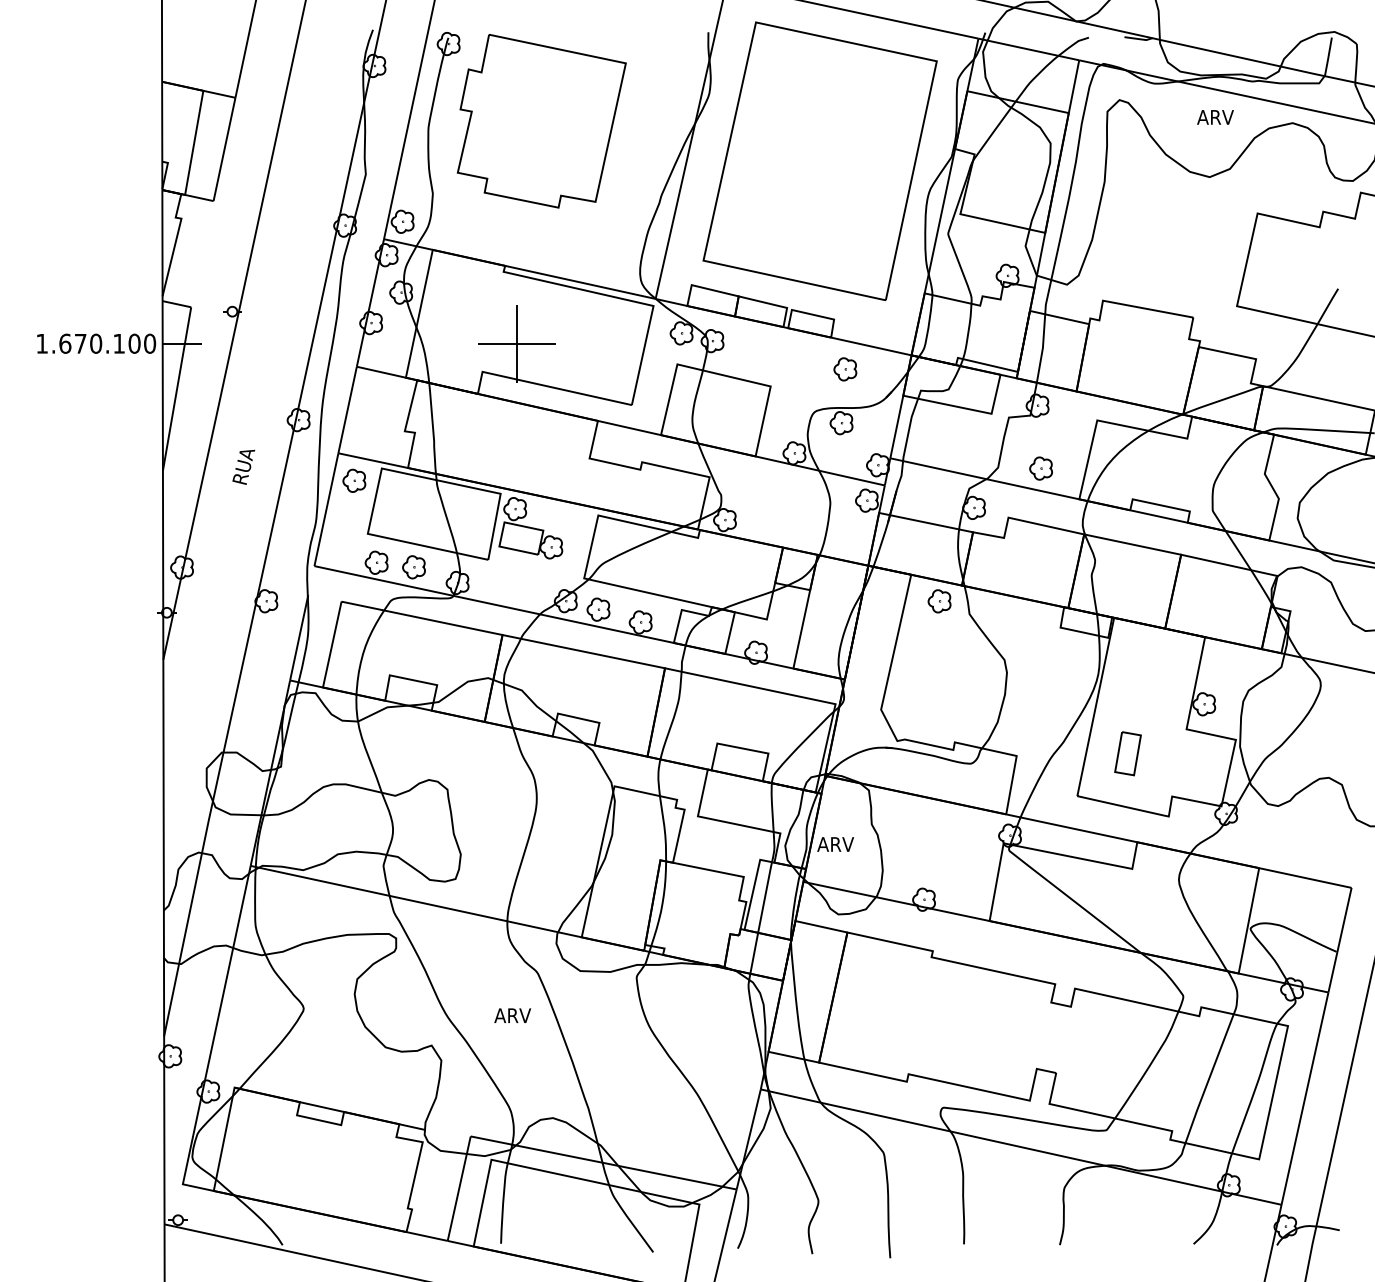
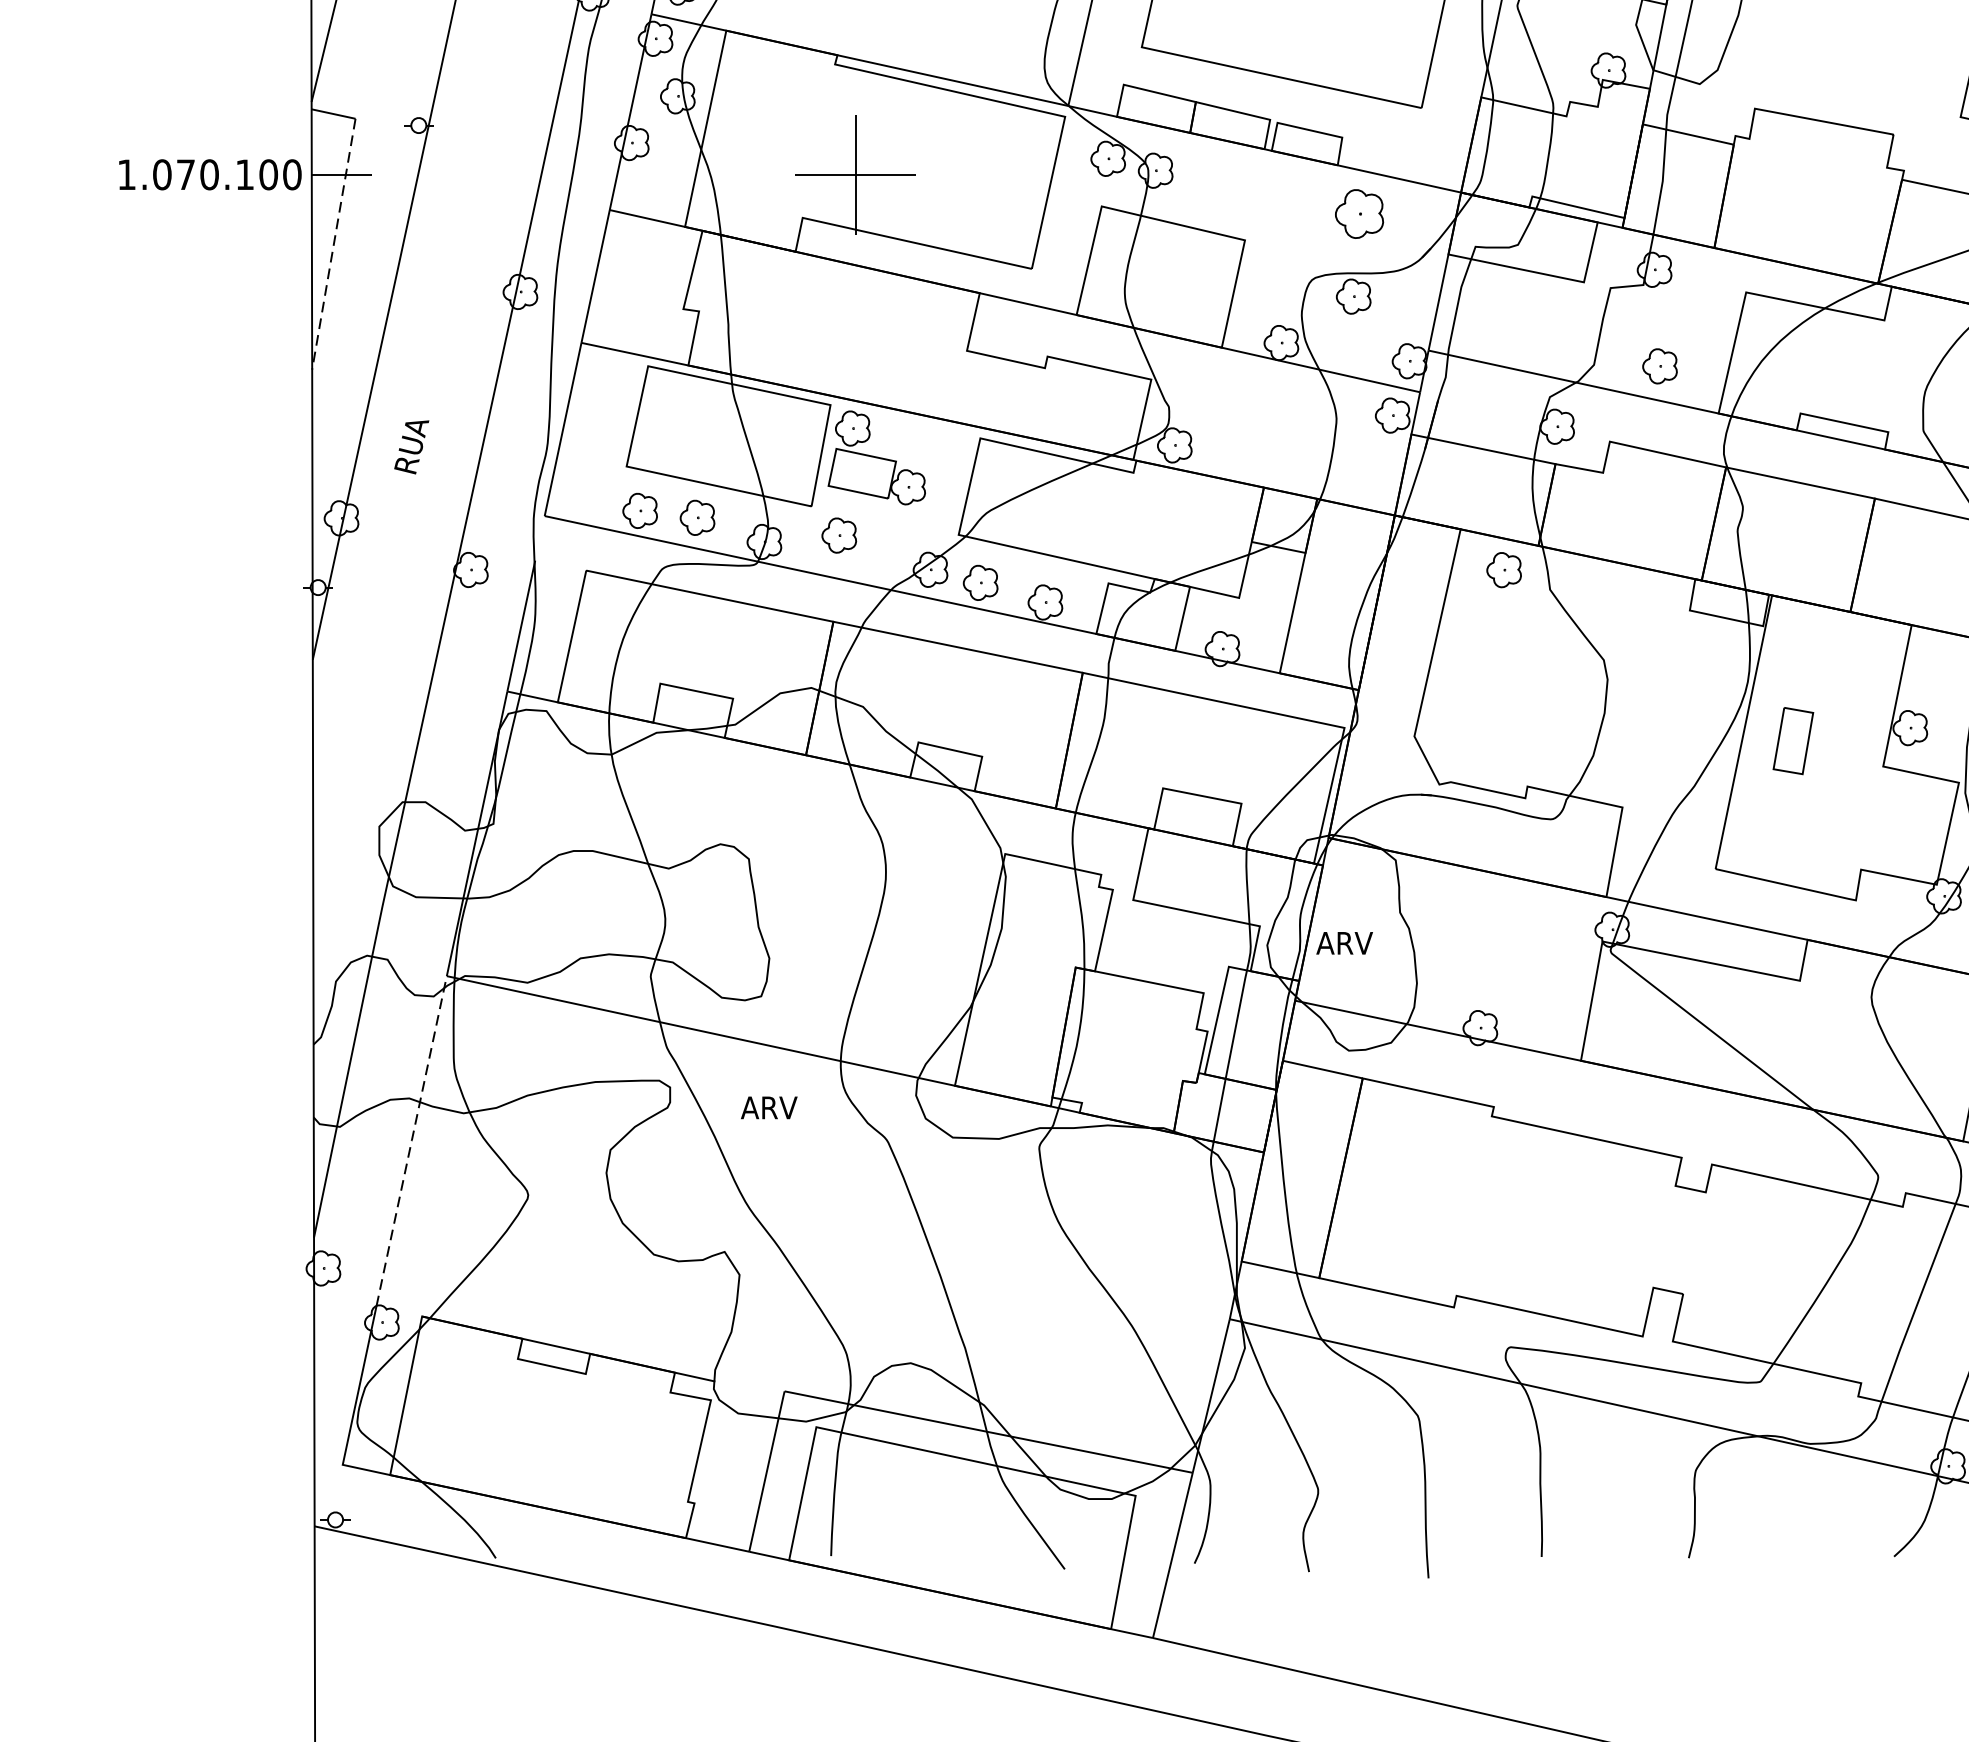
text: (65, 343) -> (162, 174), 1.670.100 -> 1.070.100
part: (845, 369) -> (1359, 214), size x1.4
line: (177, 389) -> (334, 244), solid -> dashed
text: (243, 466) -> (411, 446), moved
part: (354, 480) -> (839, 535), moved
part: (1127, 753) -> (1792, 740), moved
line: (227, 972) -> (411, 1139), solid -> dashed
text: (512, 1015) -> (768, 1107), moved

